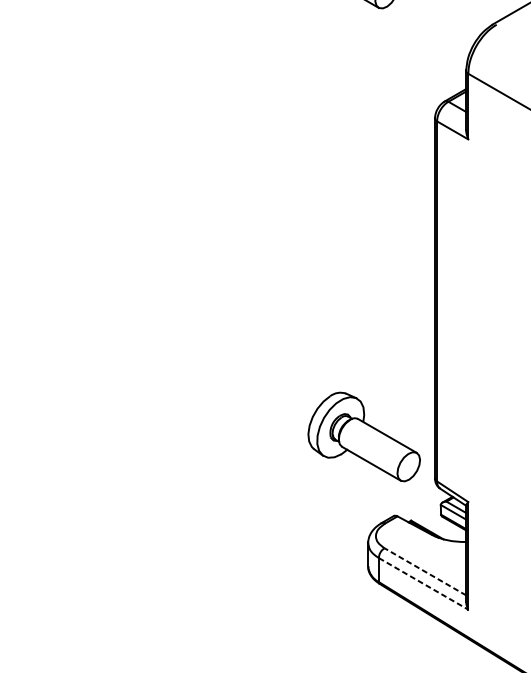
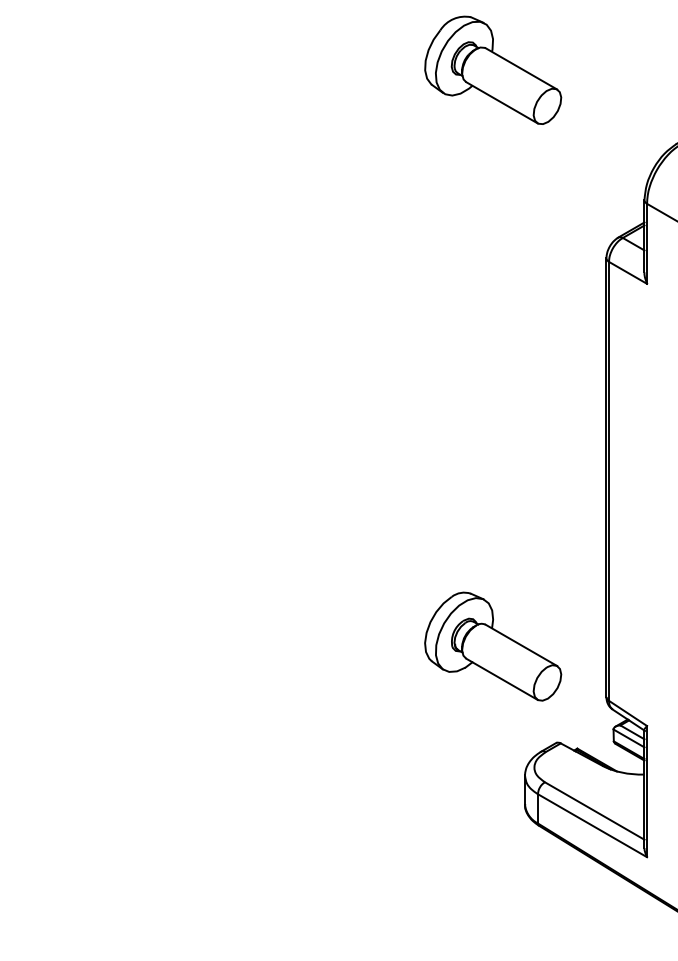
part: (364, 436) -> (493, 646), moved
line: (425, 571) -> (594, 810), dashed -> solid
line: (423, 583) -> (592, 825), dashed -> solid

